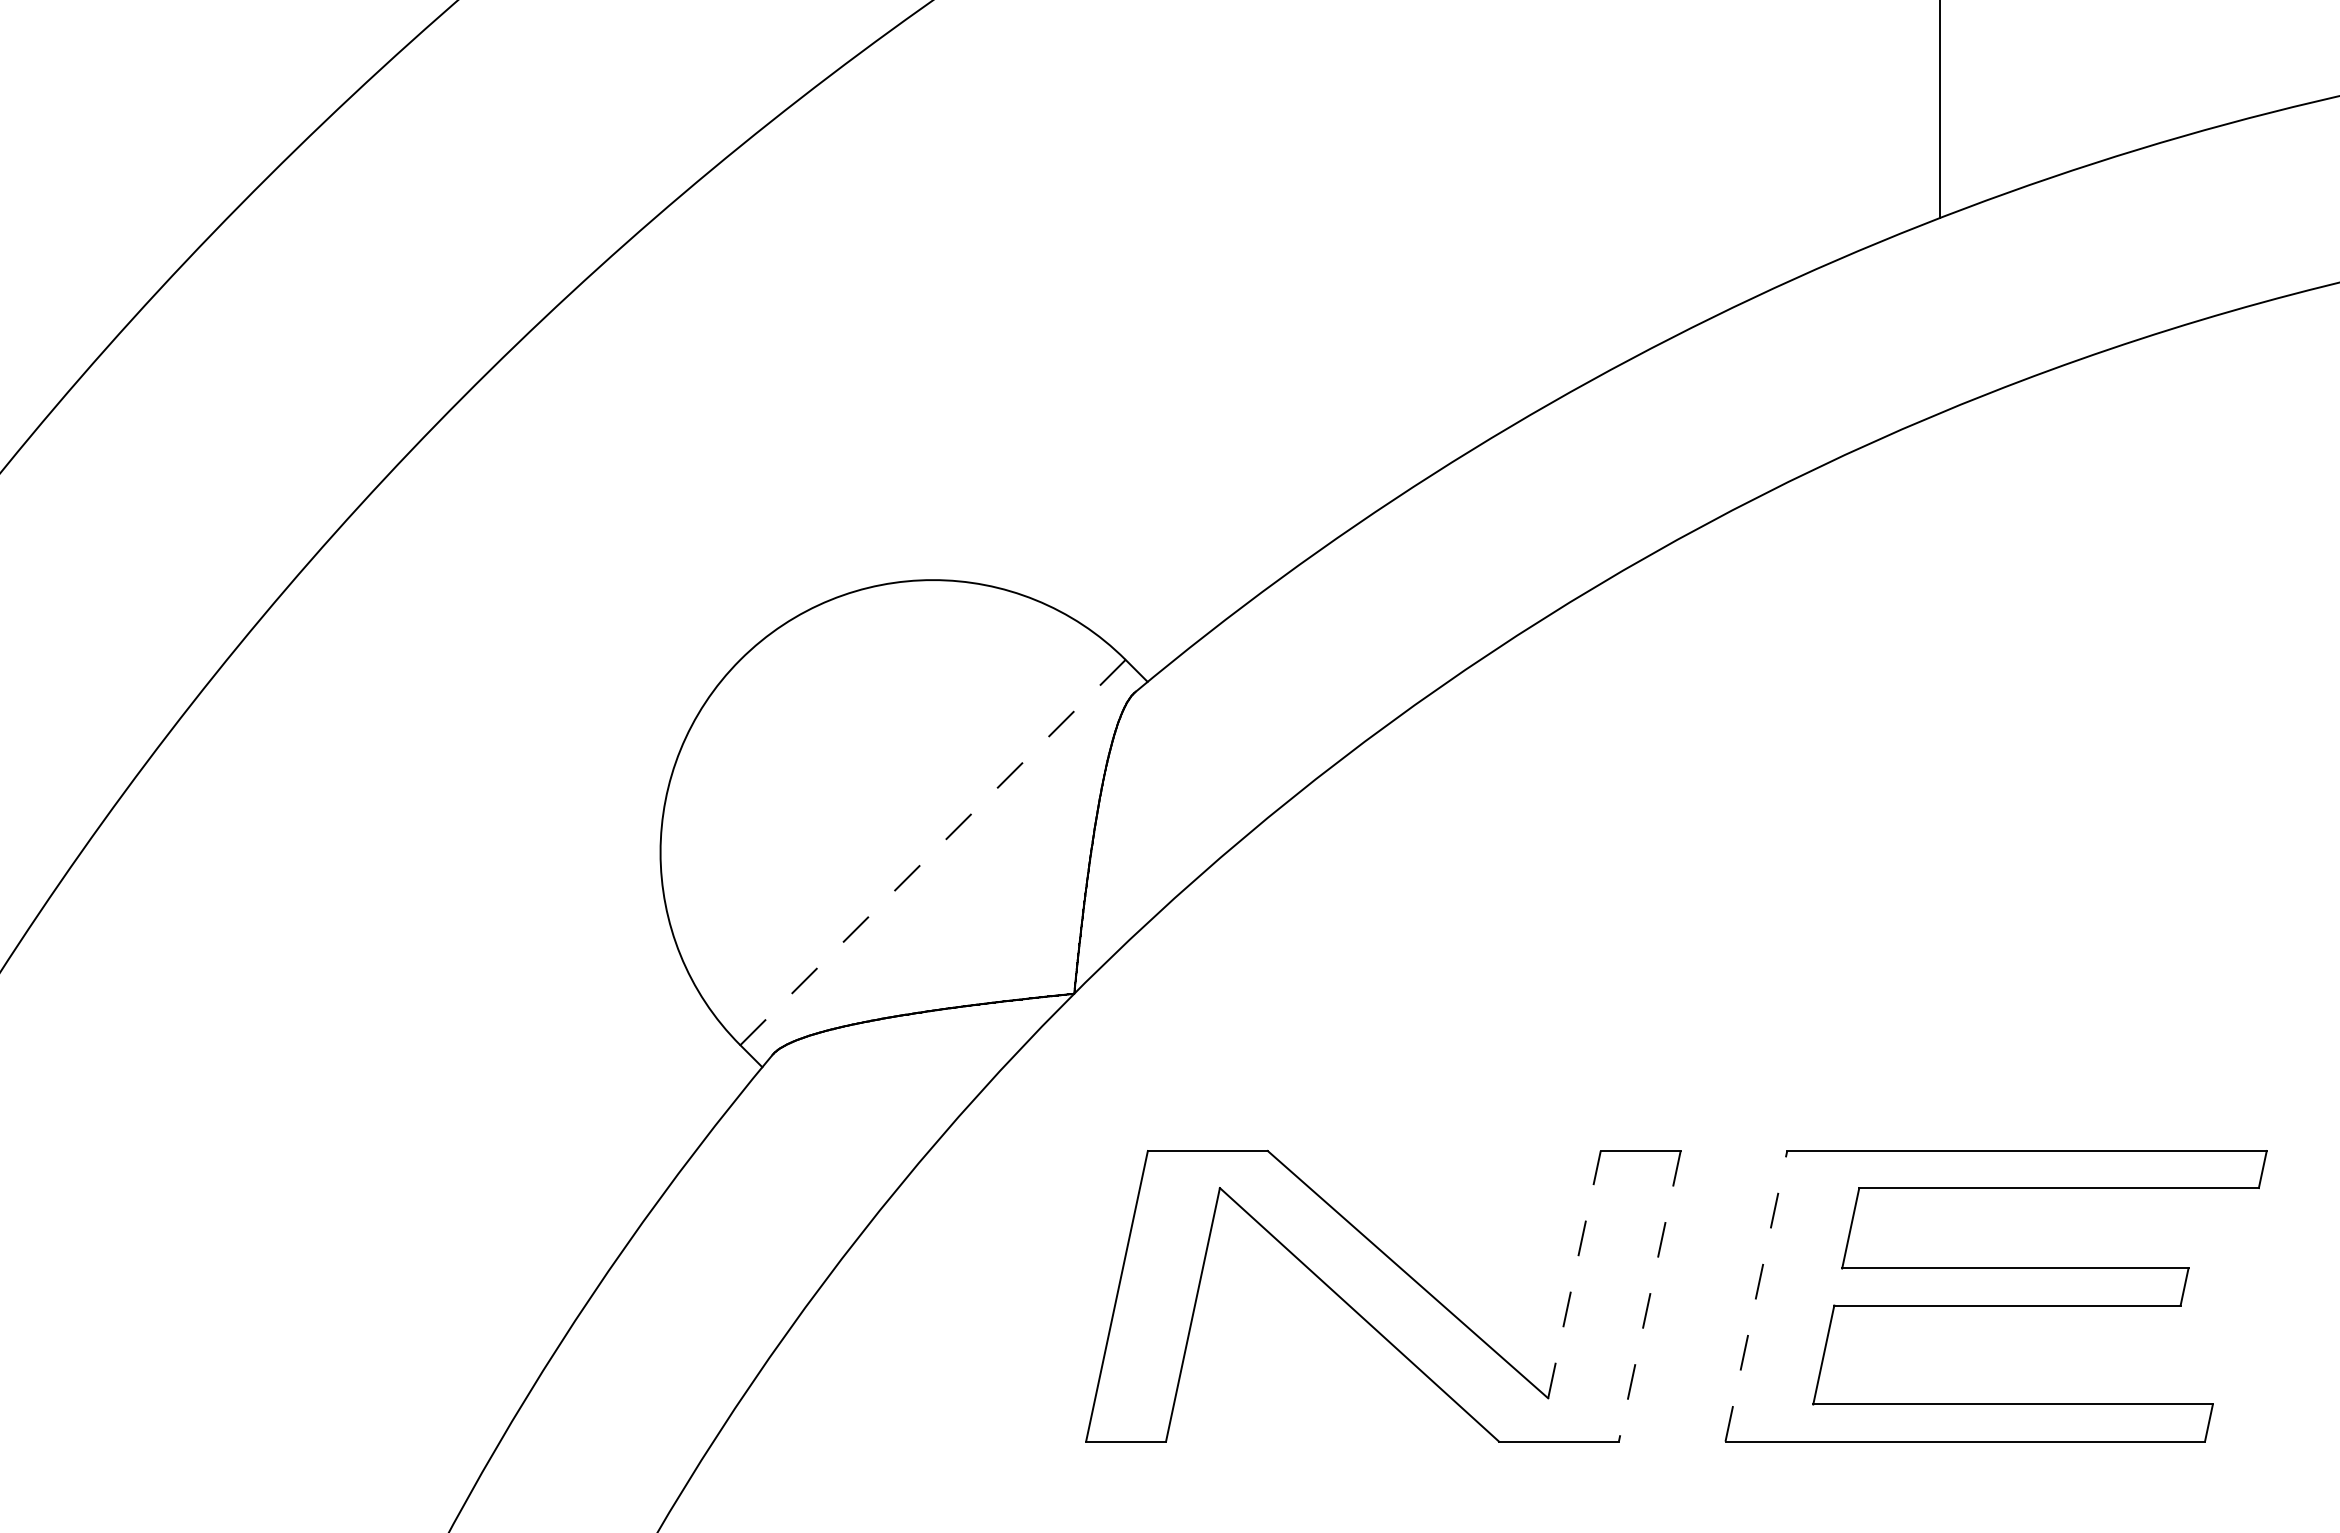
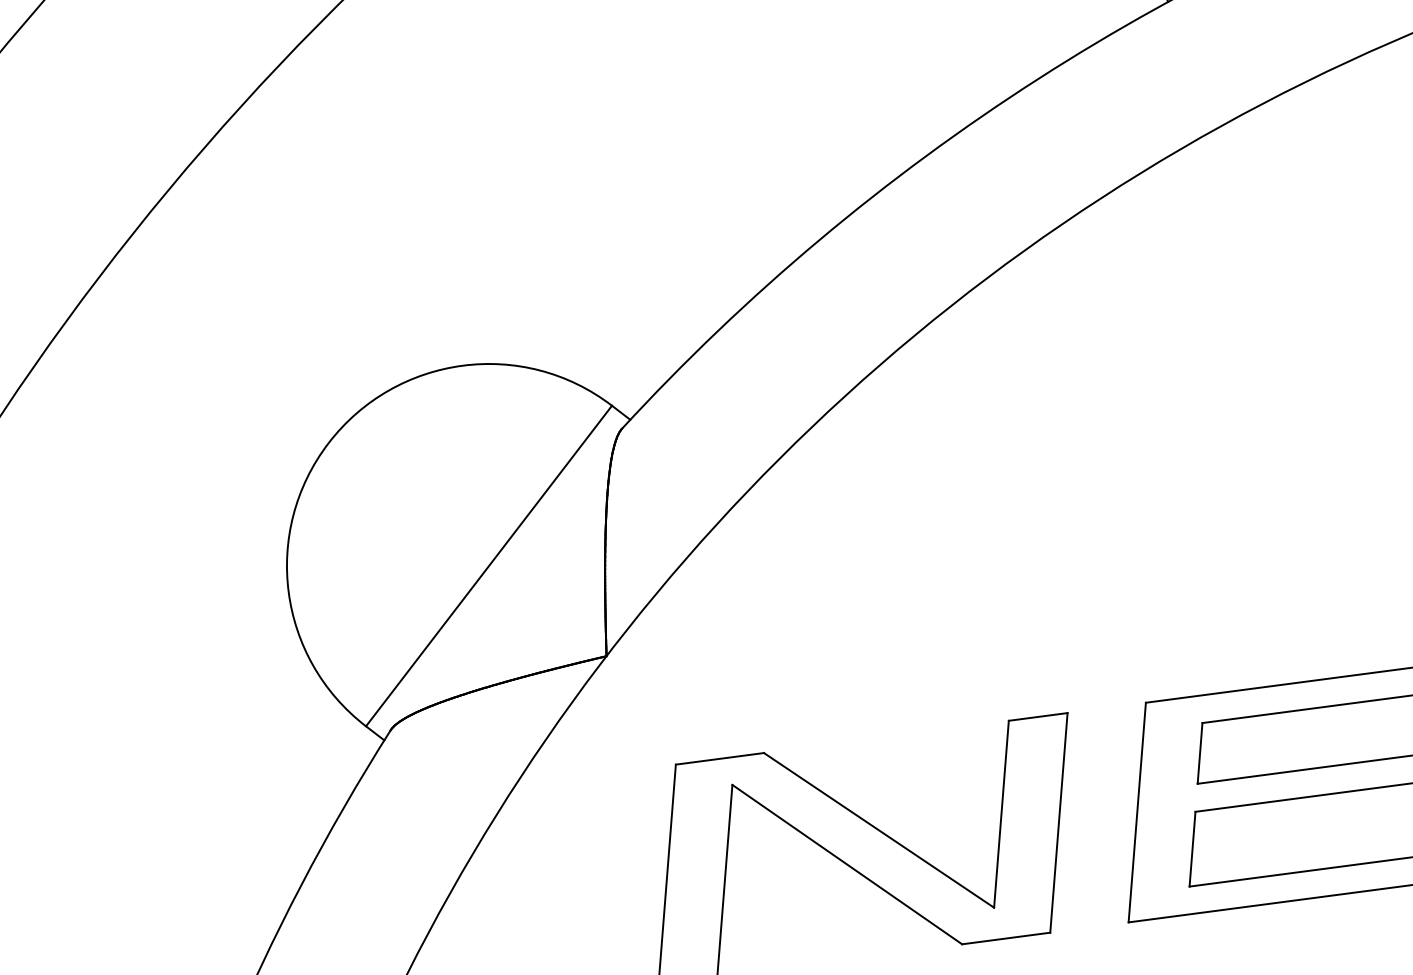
line: (932, 852) -> (488, 566), dashed -> solid
line: (1574, 1274) -> (1001, 814), dashed -> solid
line: (1649, 1296) -> (1058, 823), dashed -> solid
line: (1756, 1296) -> (1137, 812), dashed -> solid

